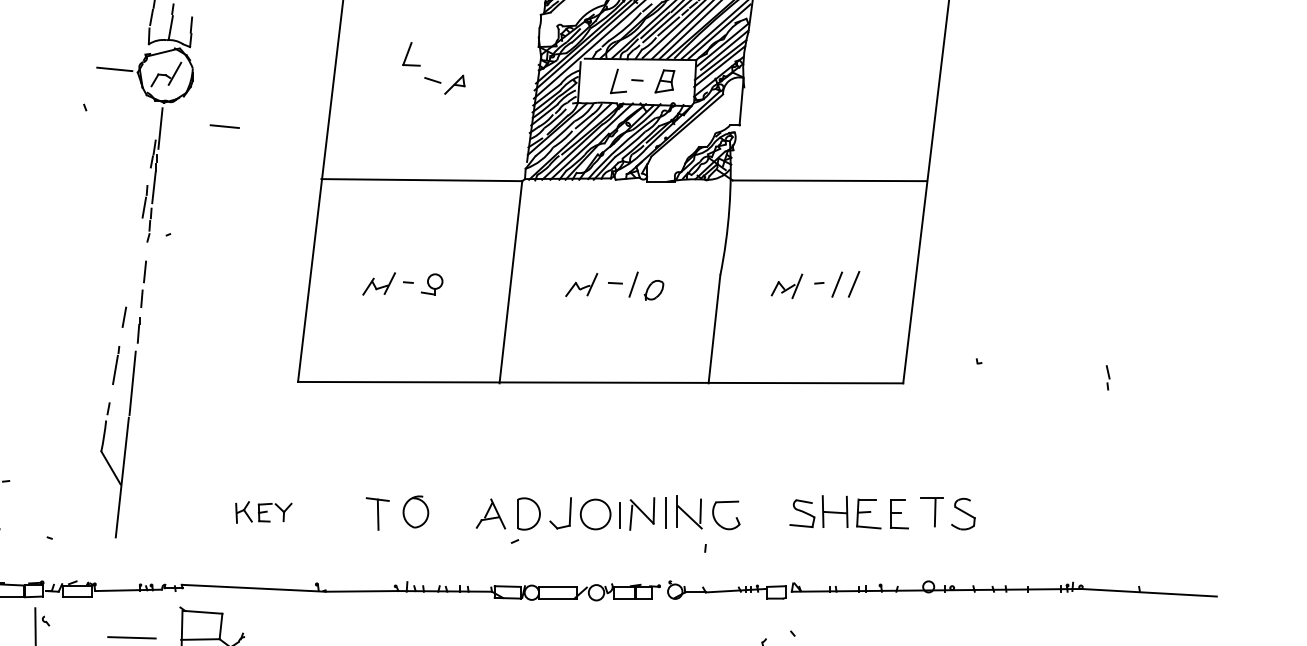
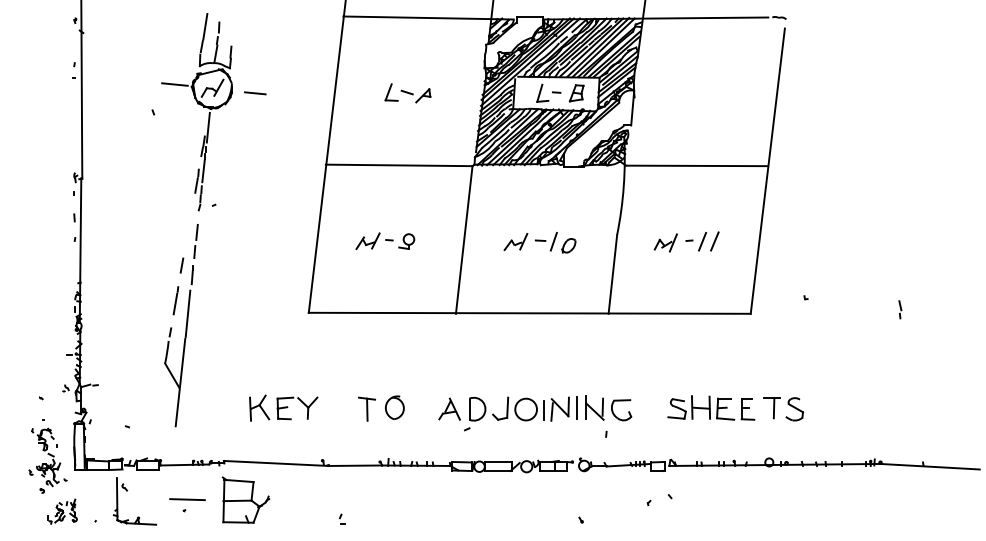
part: (411, 54) -> (391, 92), moved
line: (225, 126) -> (255, 93), moved
part: (263, 511) -> (283, 407), size x1.67

